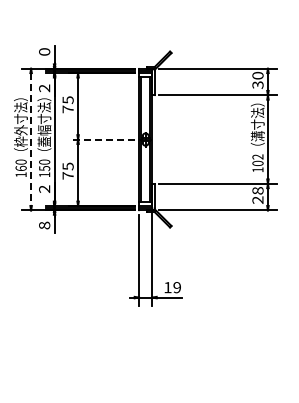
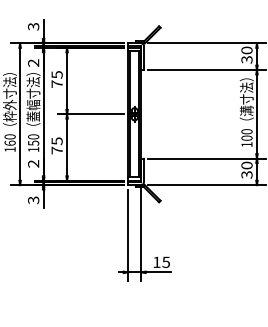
text: (44, 51) -> (33, 26), 0 -> 3
line: (102, 139) -> (91, 114), dashed -> solid
line: (31, 140) -> (20, 115), dashed -> solid
text: (257, 156) -> (246, 131), 102 -> 100
text: (258, 195) -> (247, 170), 28 -> 30
text: (44, 225) -> (33, 200), 8 -> 3
text: (176, 287) -> (165, 262), 19 -> 15

